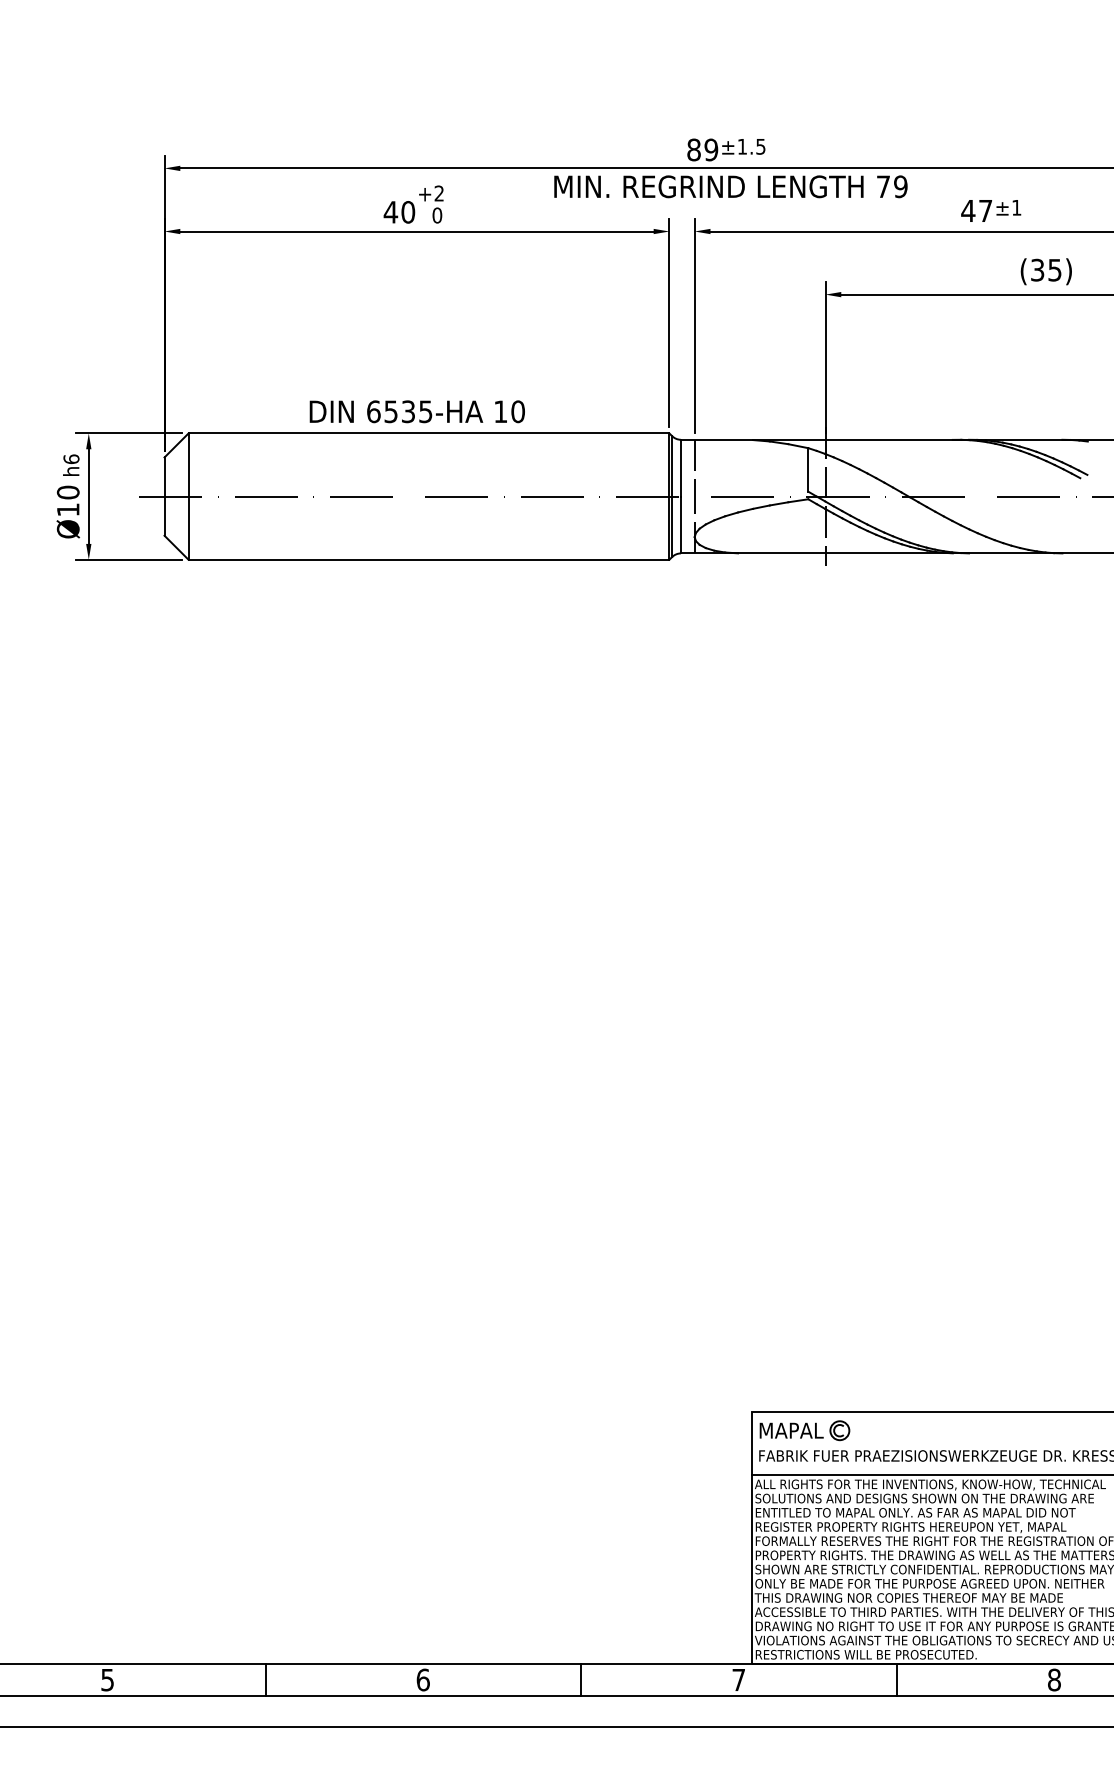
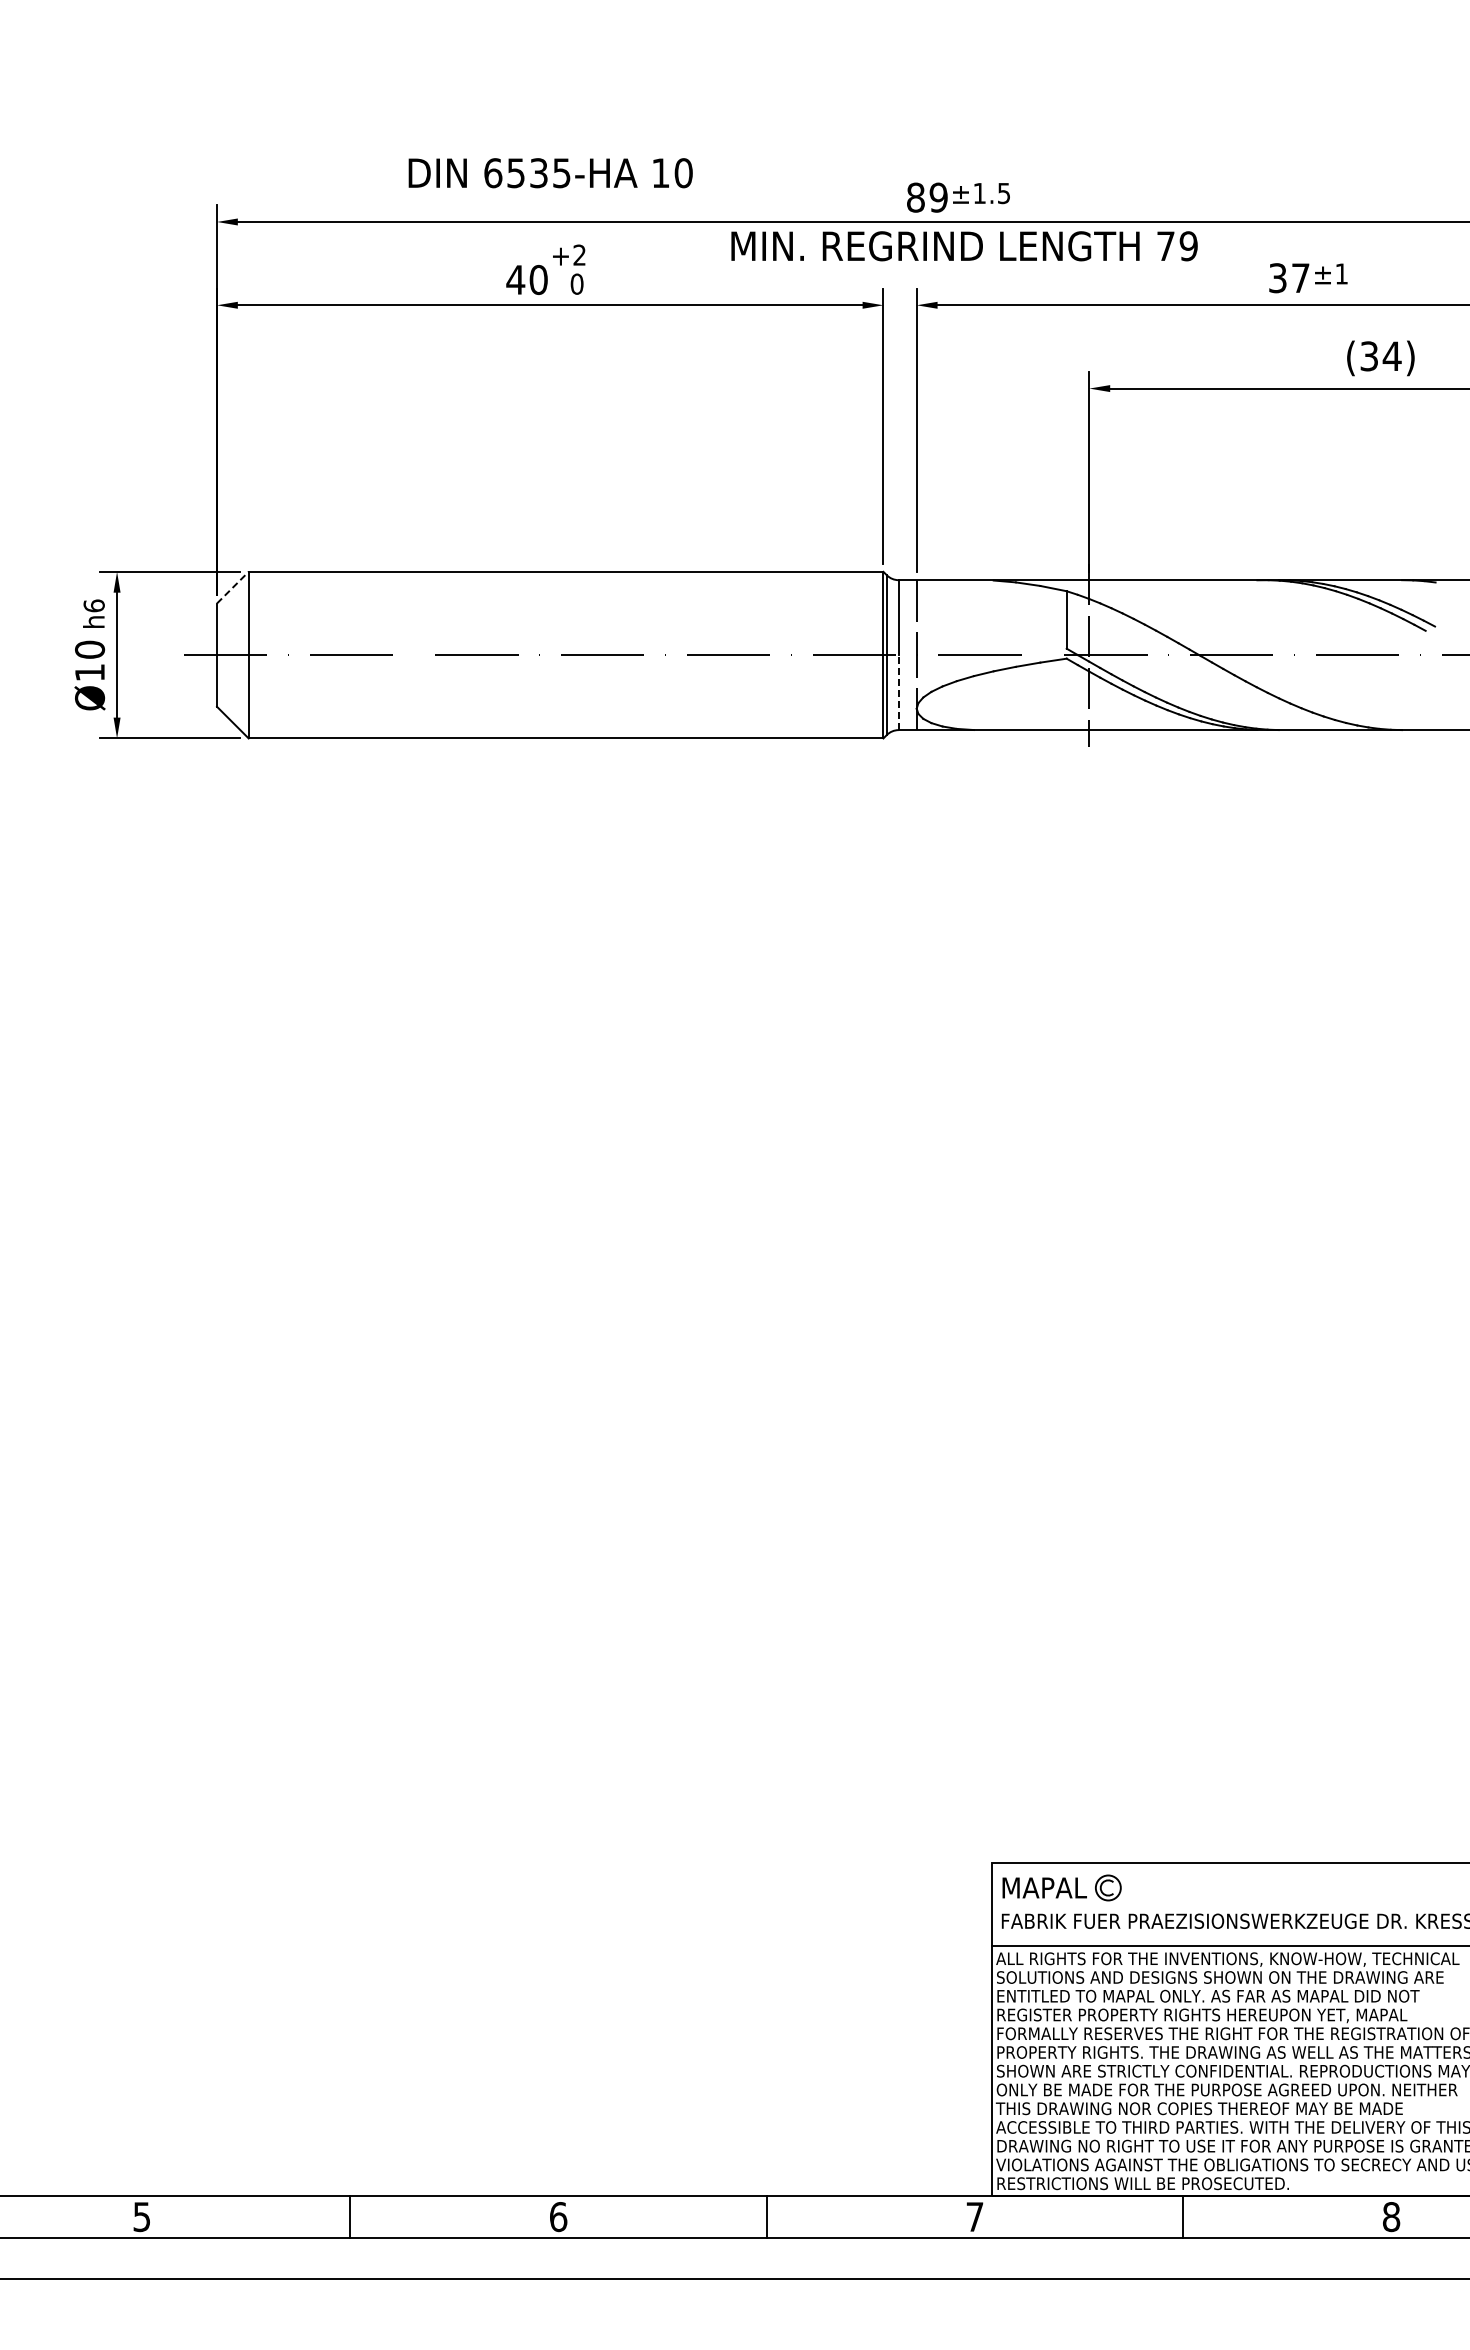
text: (968, 211) -> (1277, 278), 47 -> 37
text: (1054, 270) -> (1391, 356), (35) -> (34)
text: (417, 412) -> (550, 173), moved
line: (177, 445) -> (233, 587), solid -> dashed
line: (680, 524) -> (898, 692), solid -> dashed

